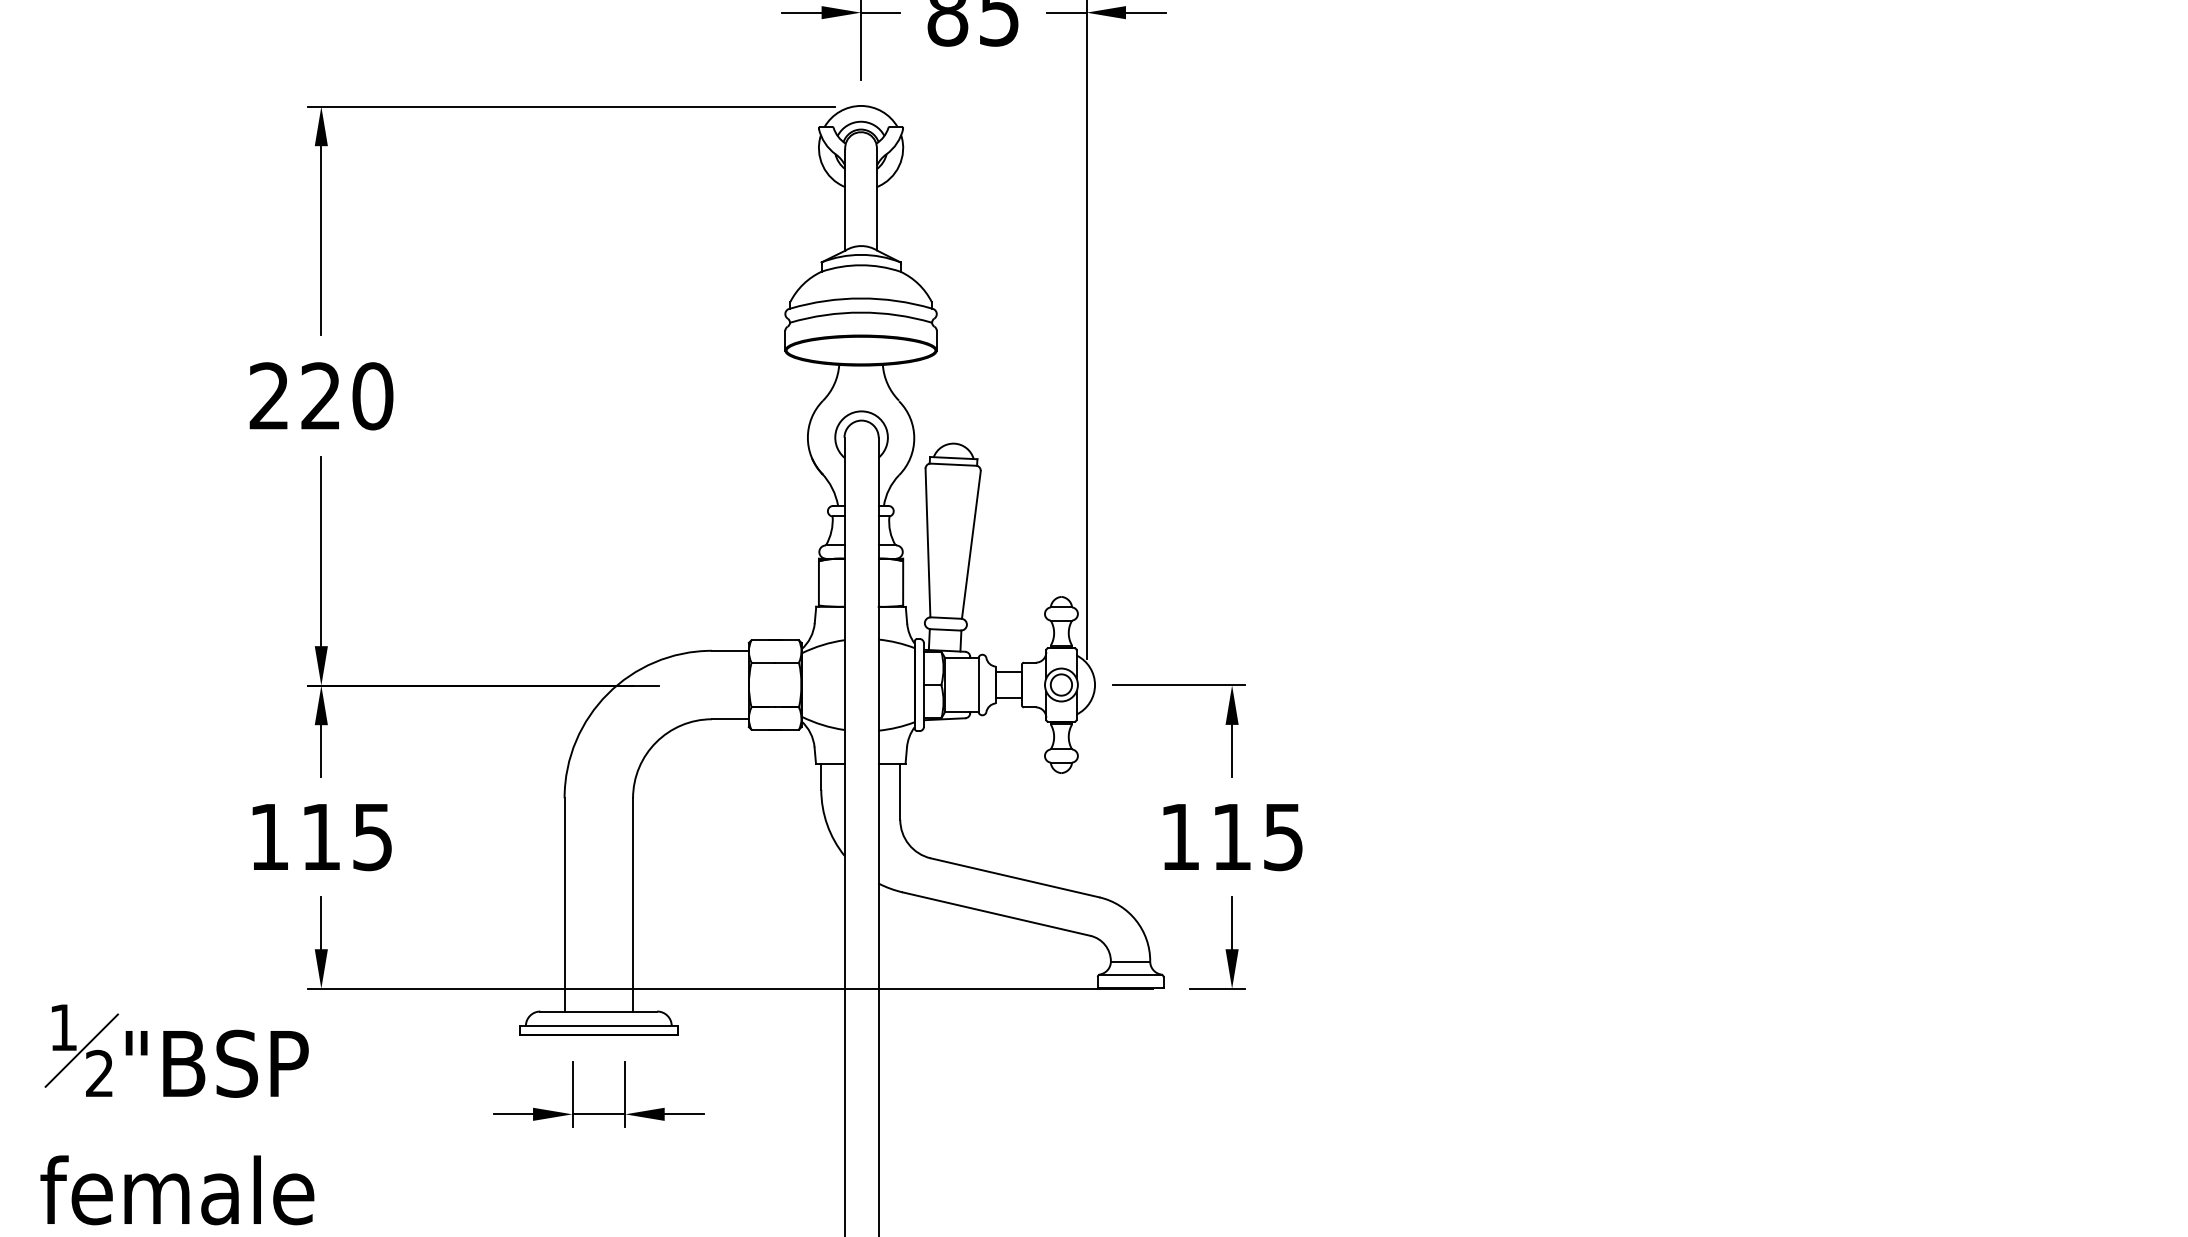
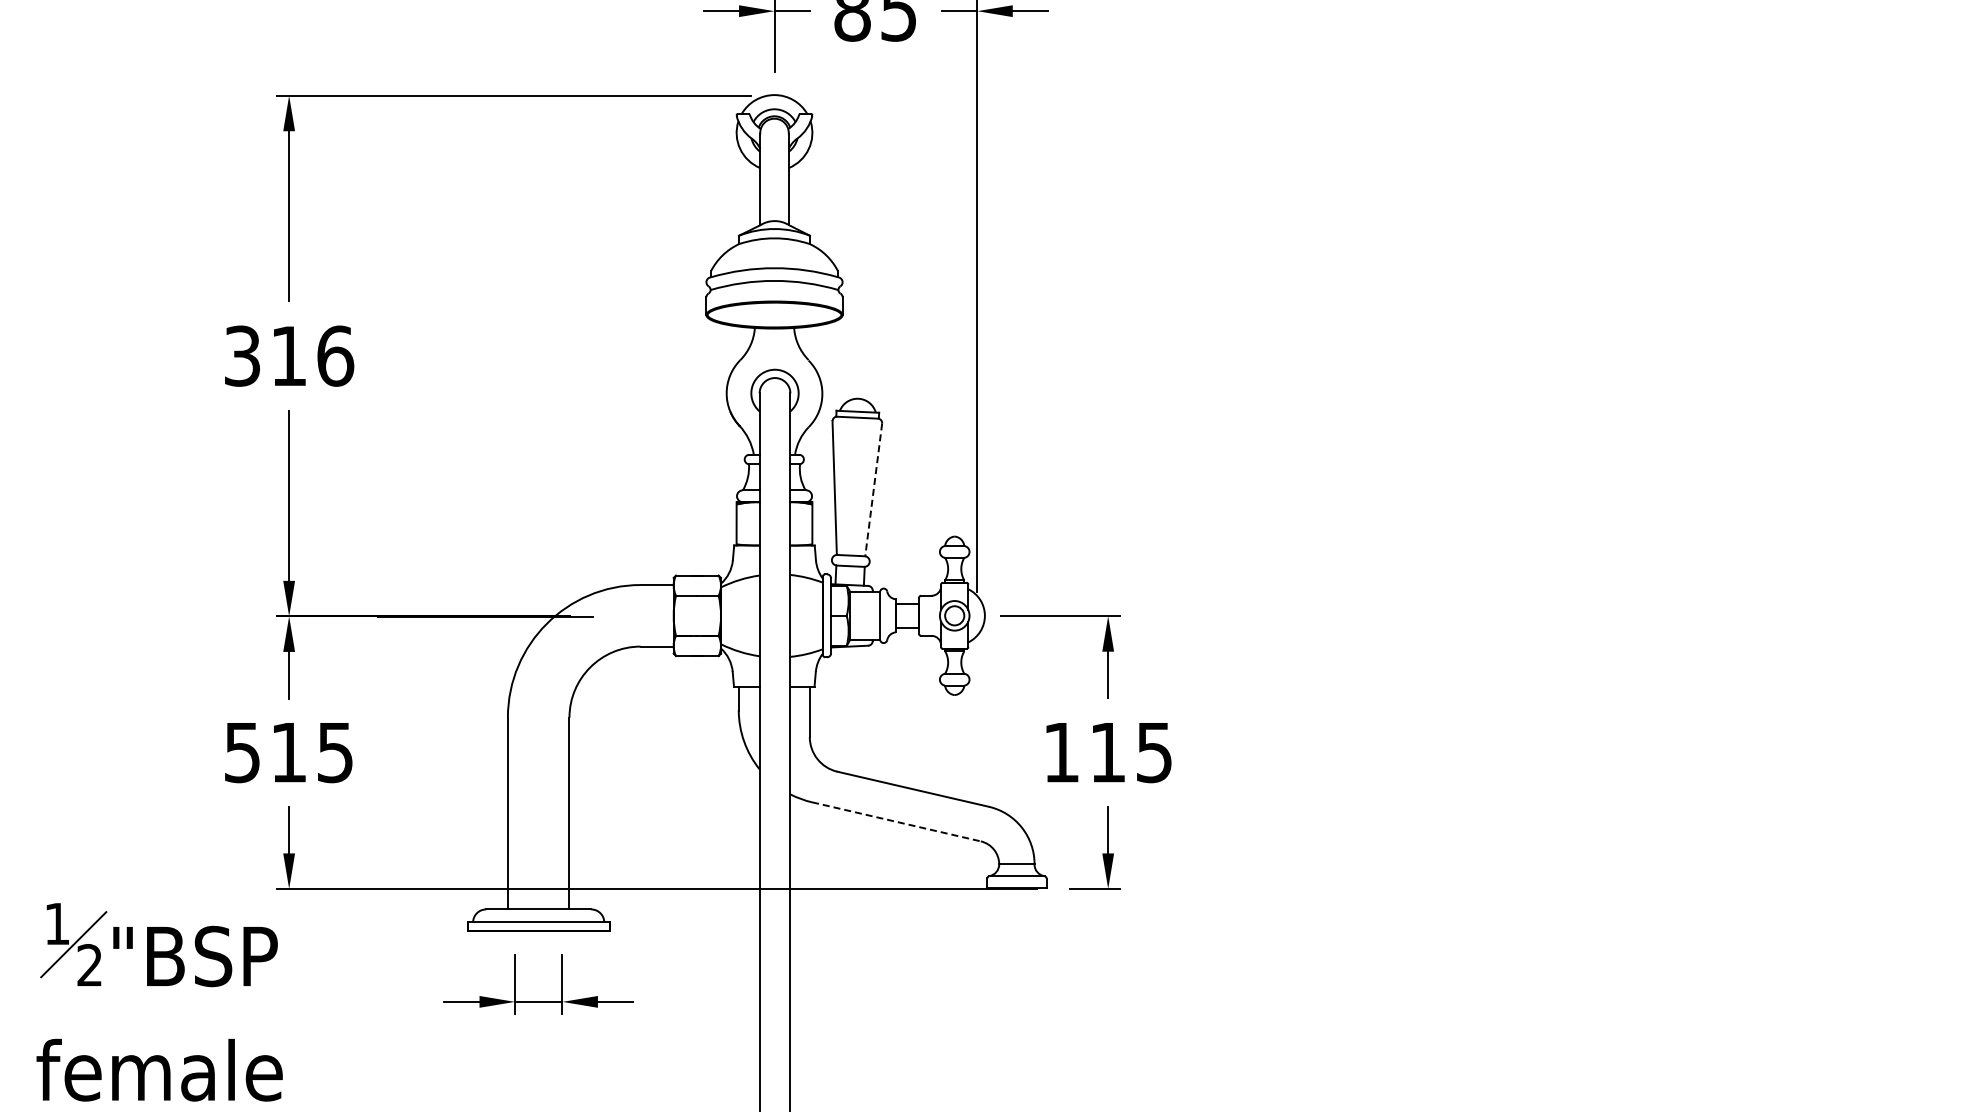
text: (321, 395) -> (289, 355), 220 -> 316
line: (971, 544) -> (873, 489), solid -> dashed
text: (269, 838) -> (242, 753), 115 -> 515
line: (996, 913) -> (896, 821), solid -> dashed

